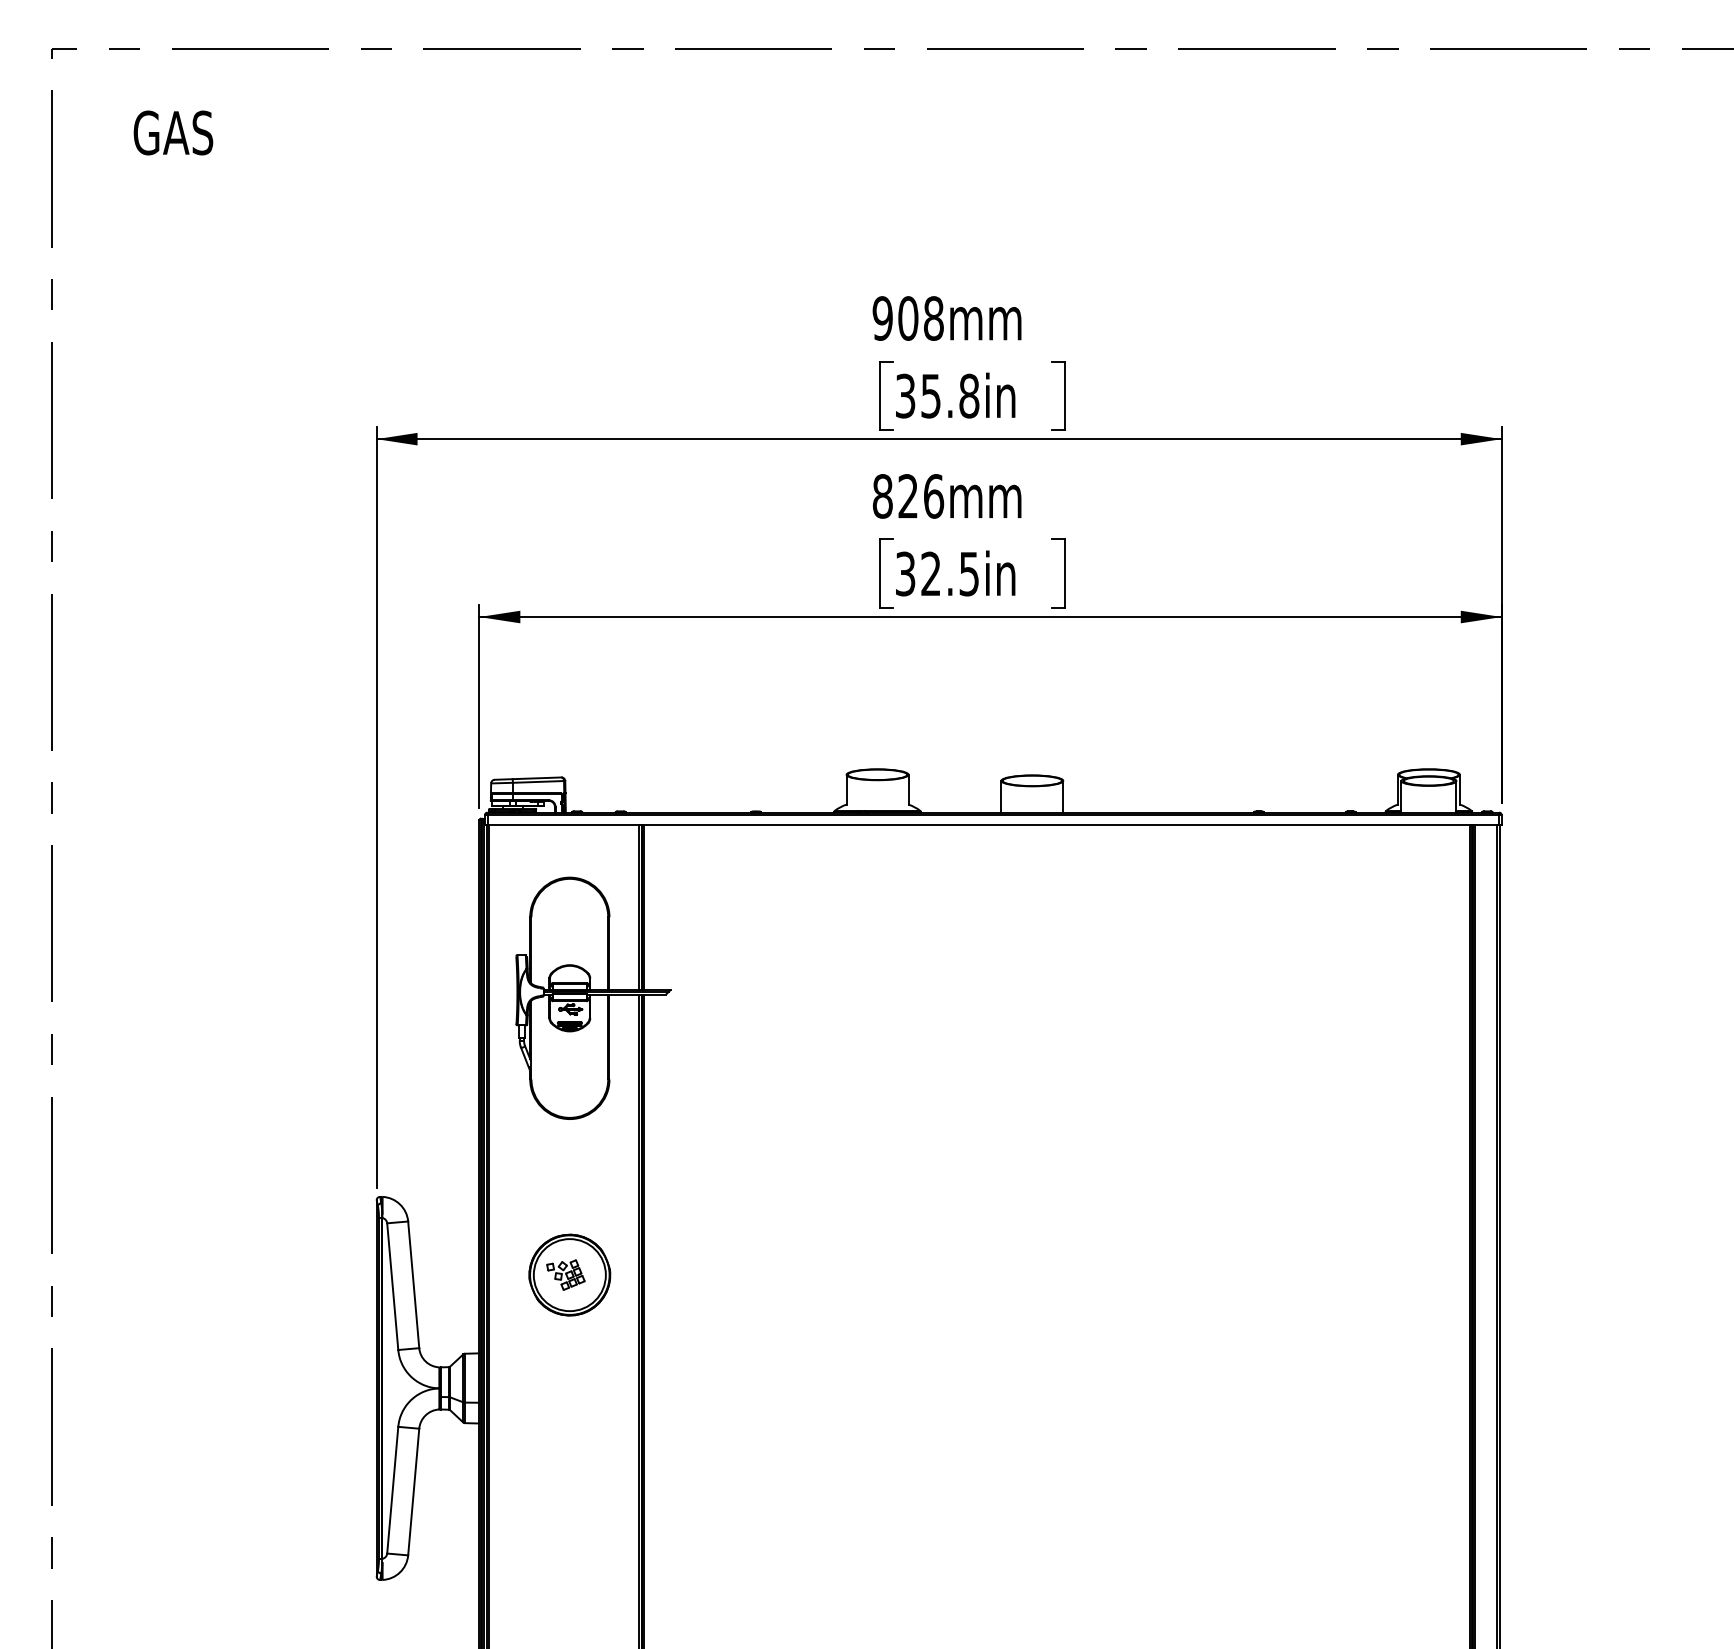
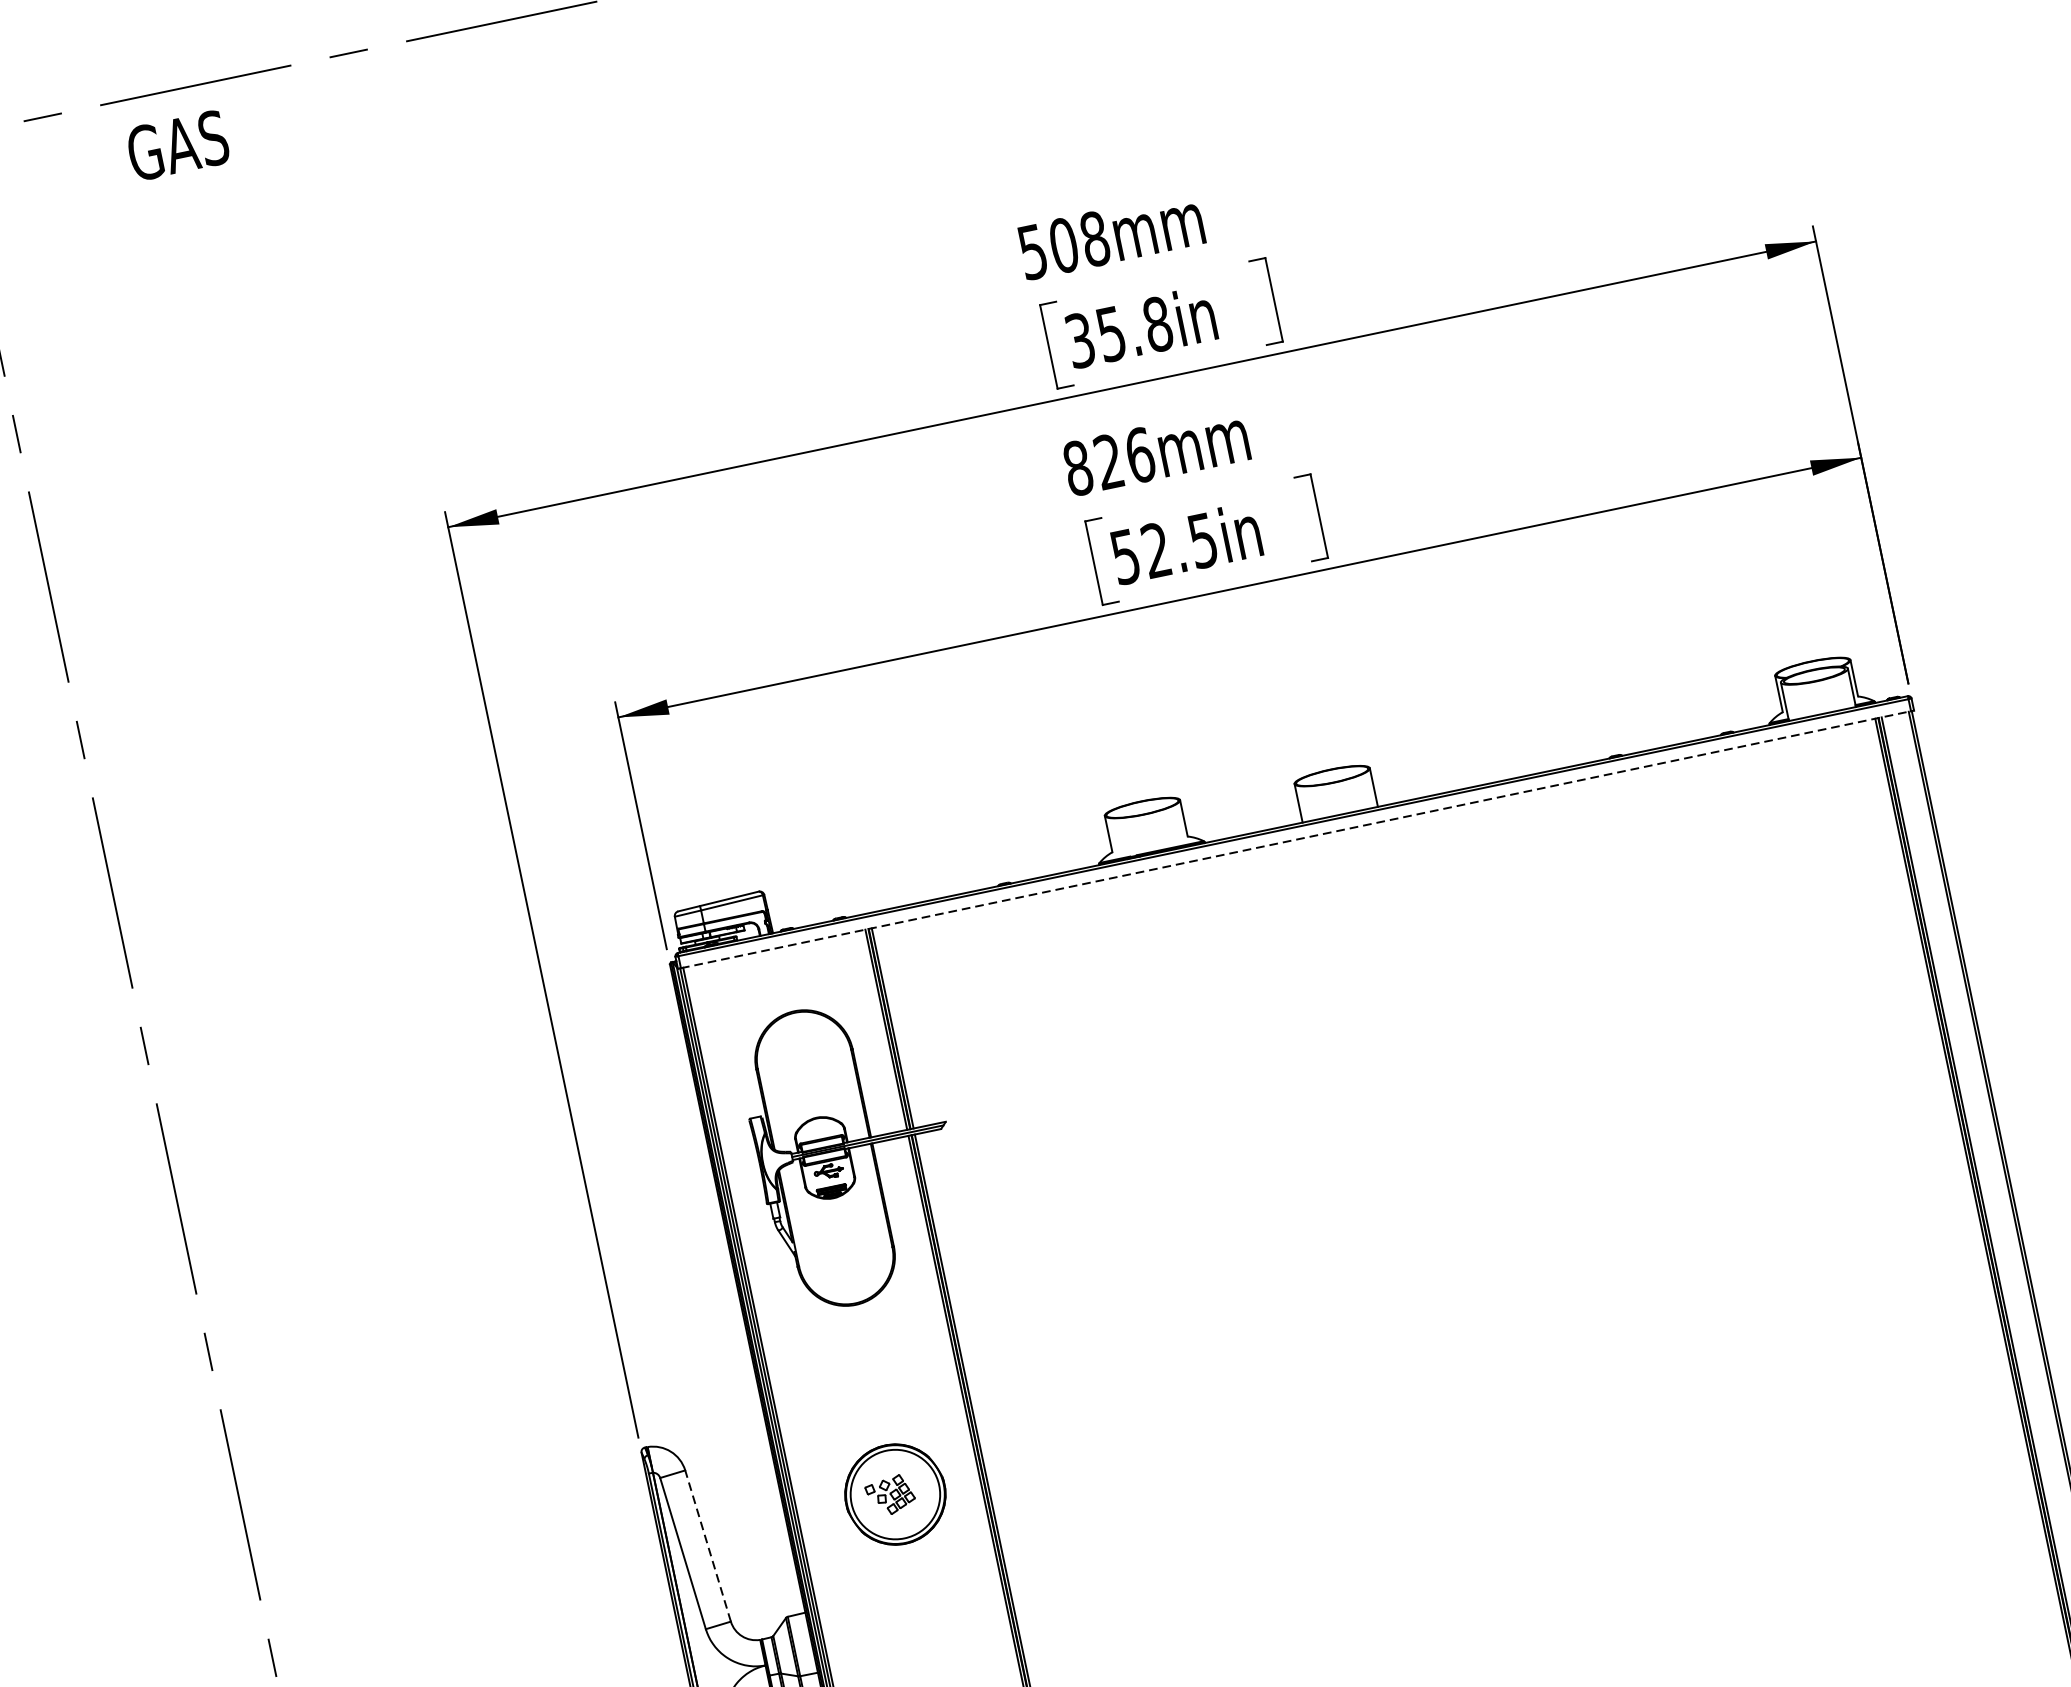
text: (173, 132) -> (177, 145), moved
text: (882, 318) -> (1032, 252), 908mm -> 508mm
text: (905, 573) -> (1125, 556), 32.5in -> 52.5in
line: (993, 825) -> (1296, 840), solid -> dashed
line: (413, 1284) -> (707, 1545), solid -> dashed

